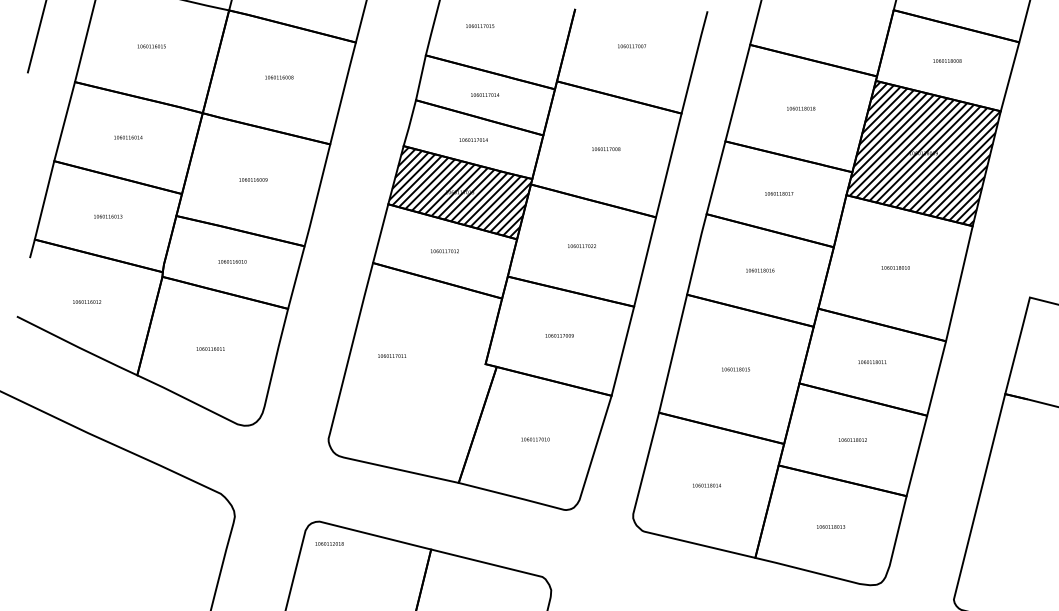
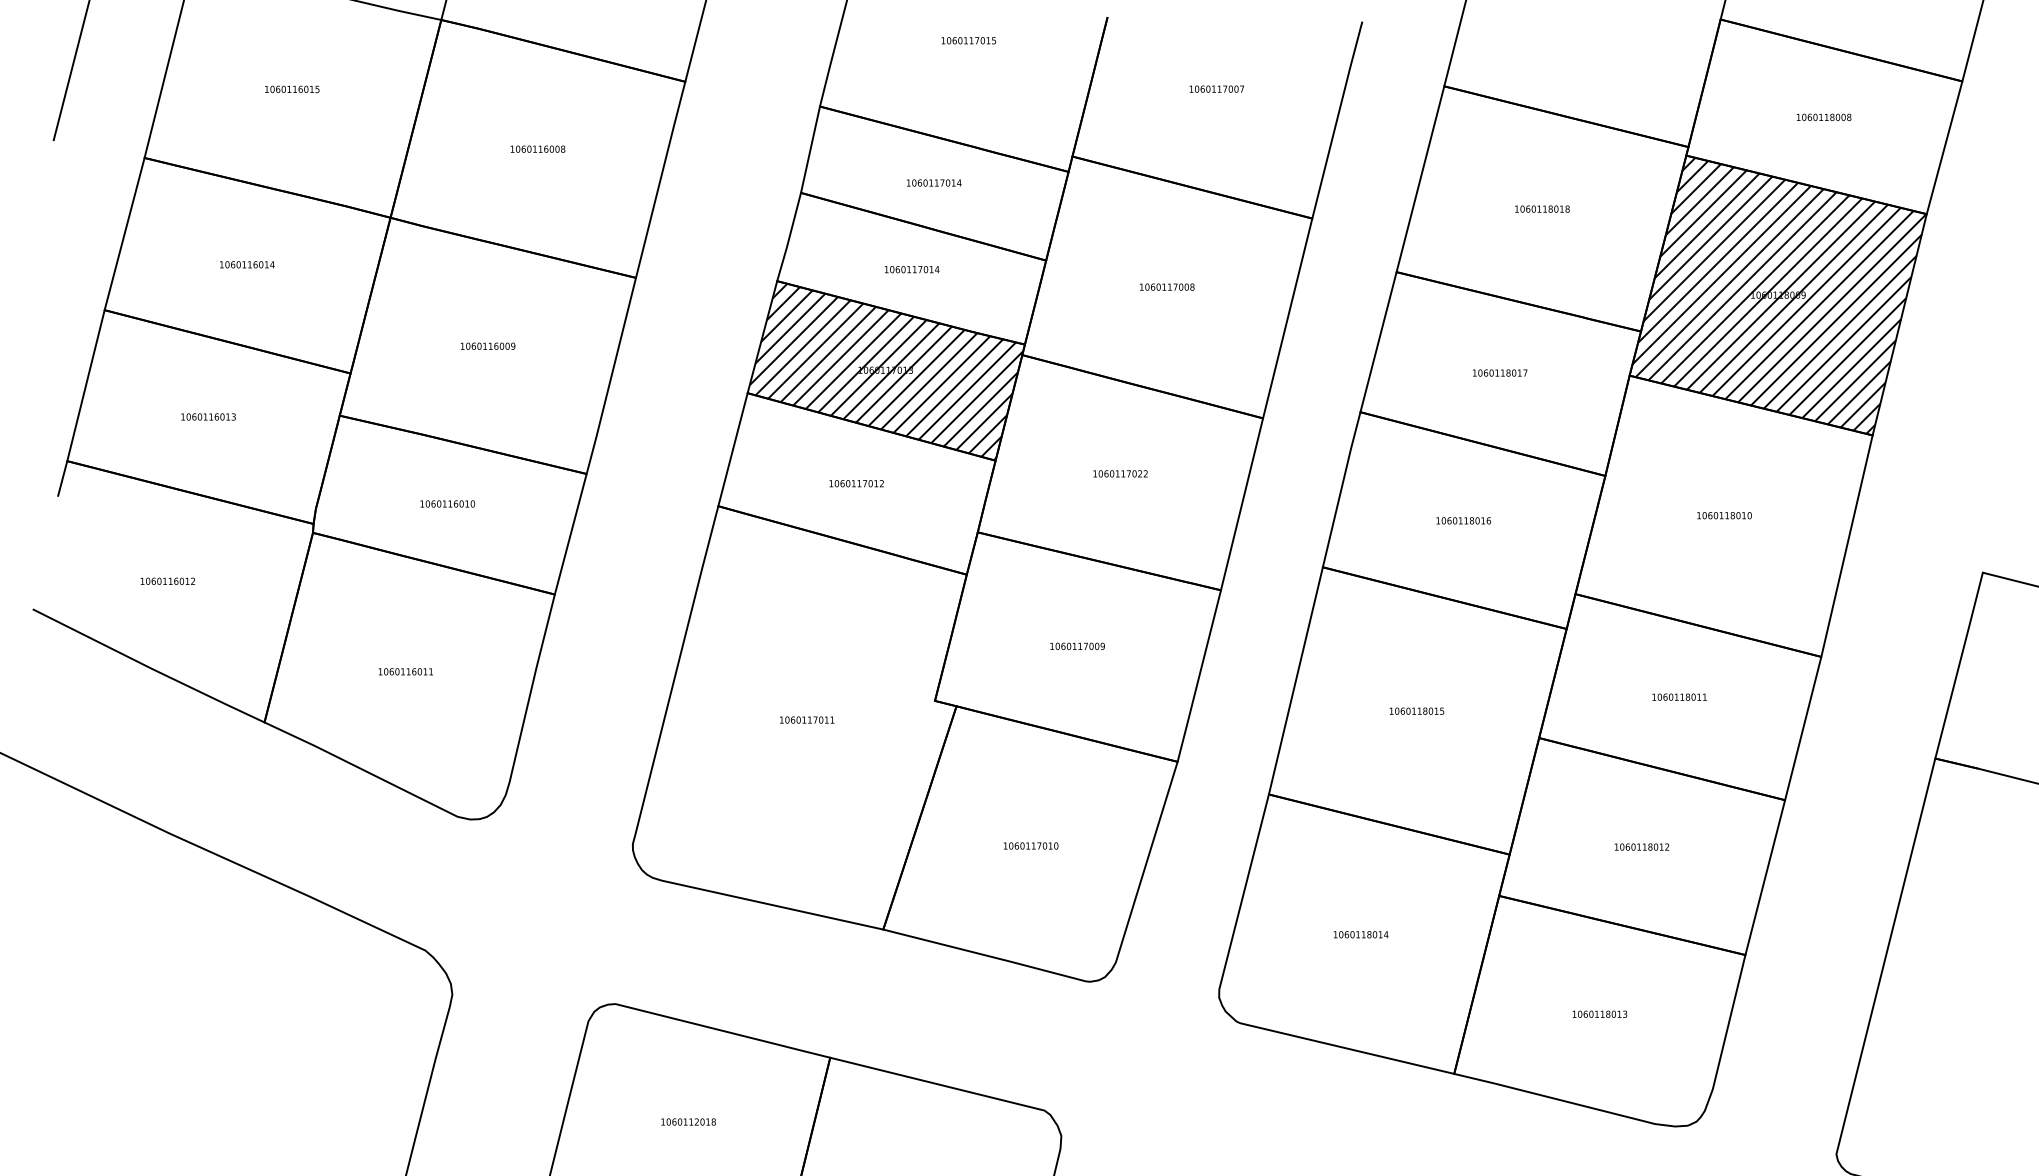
text: (480, 25) -> (969, 39), moved
text: (392, 355) -> (807, 718), moved
text: (329, 543) -> (688, 1121), moved

